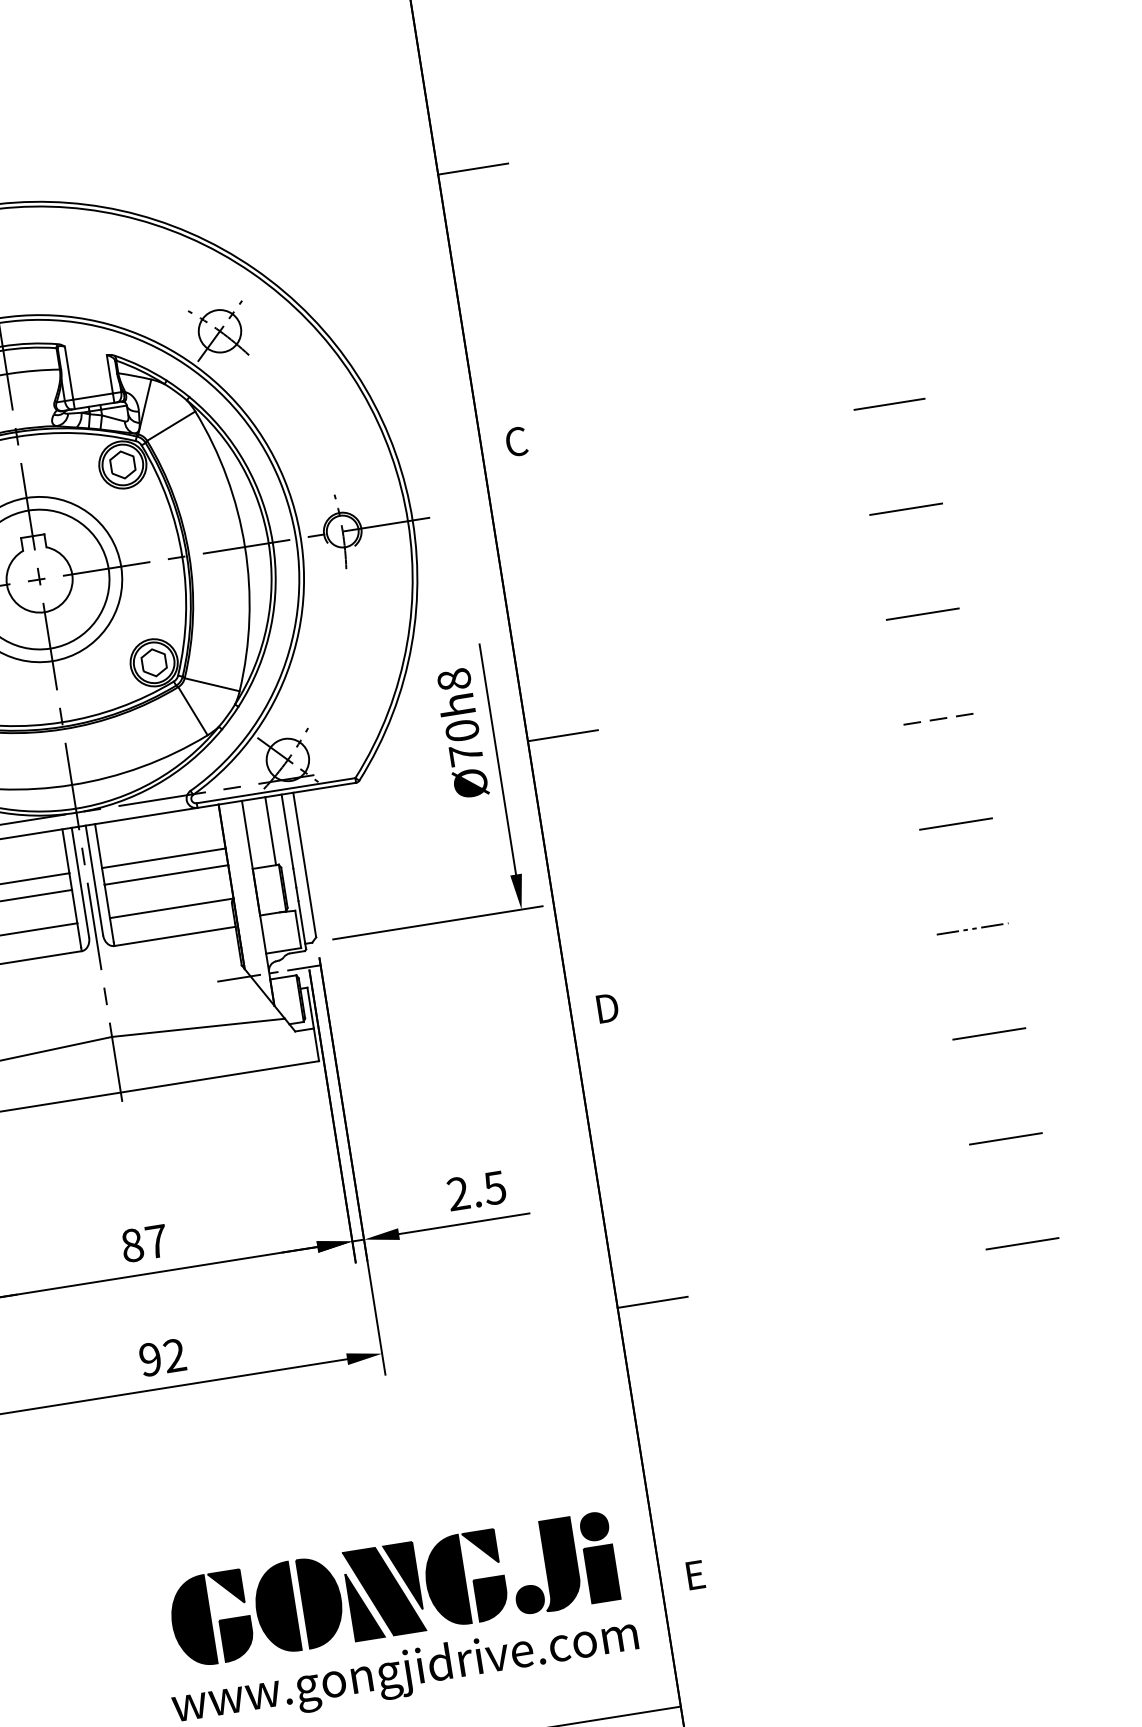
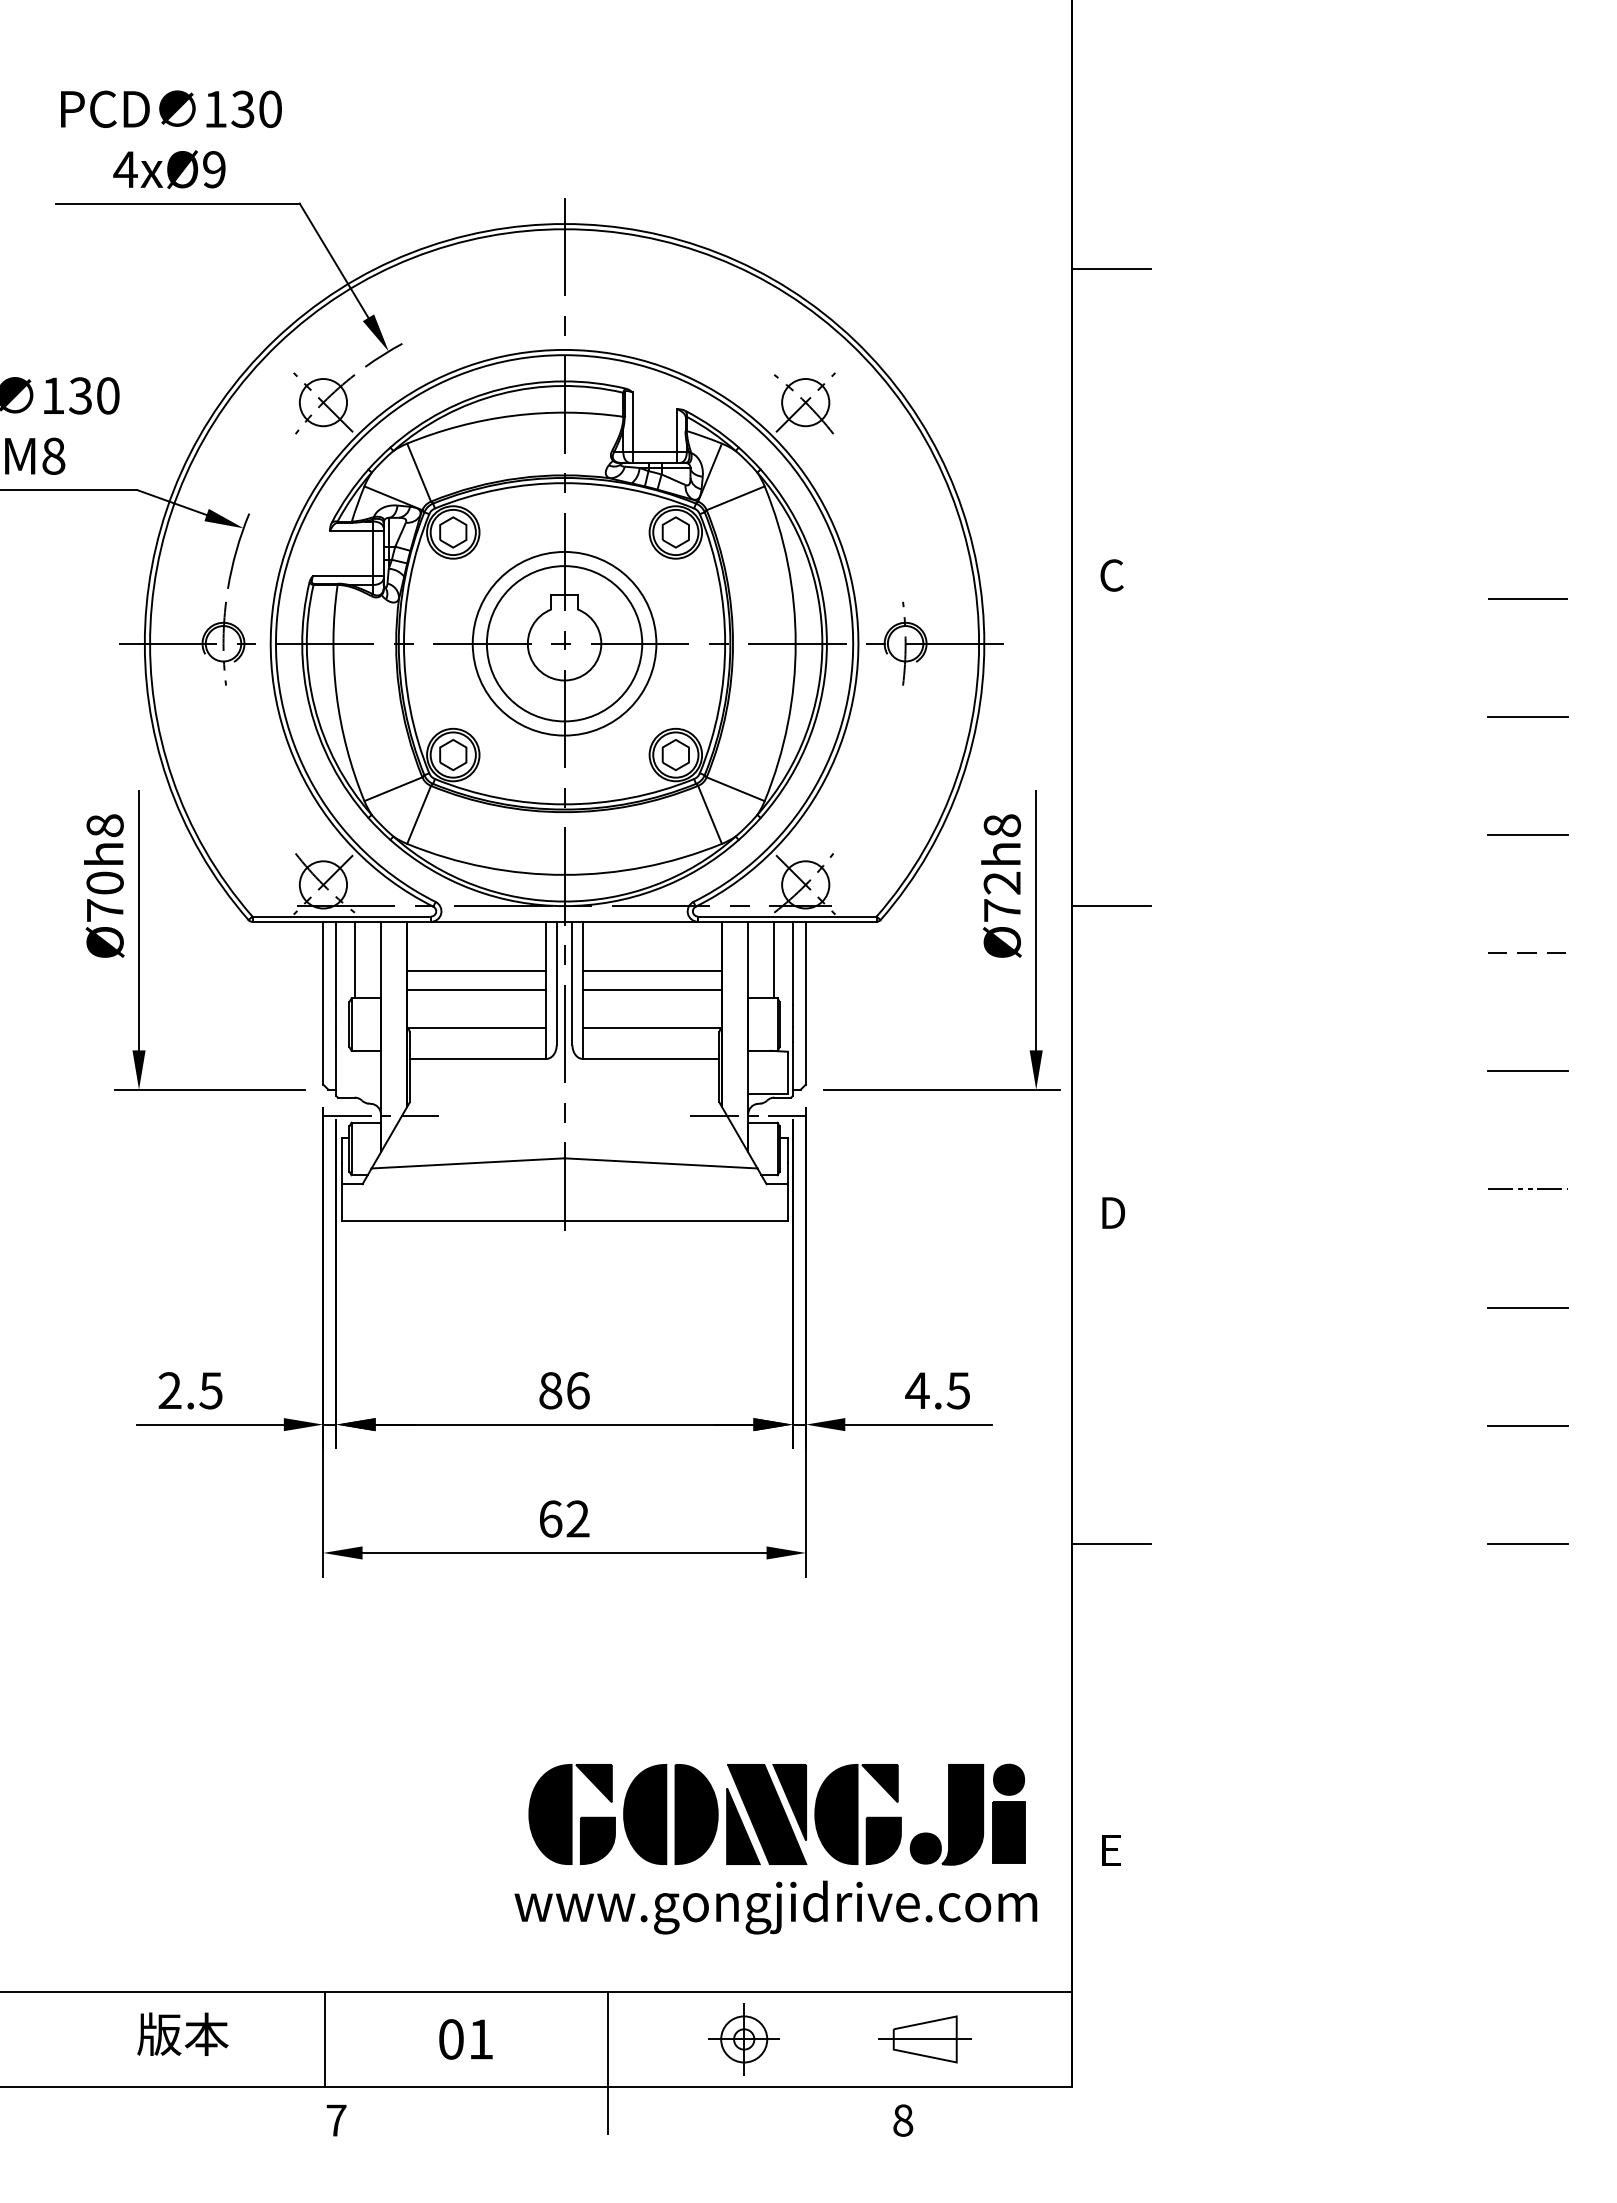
text: (462, 730) -> (1002, 882), Ø70h8 -> Ø72h8
text: (458, 1193) -> (917, 1390), 2.5 -> 4.5
text: (157, 1241) -> (578, 1390), 87 -> 86
text: (150, 1359) -> (550, 1518), 92 -> 62

